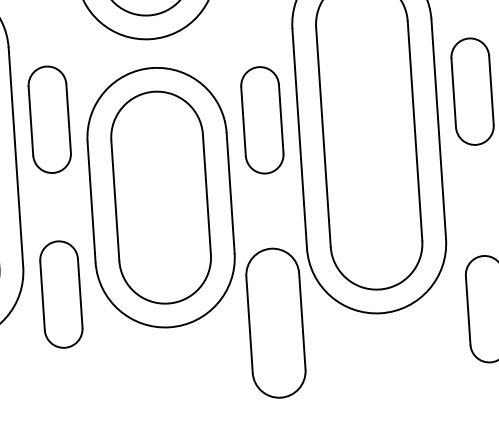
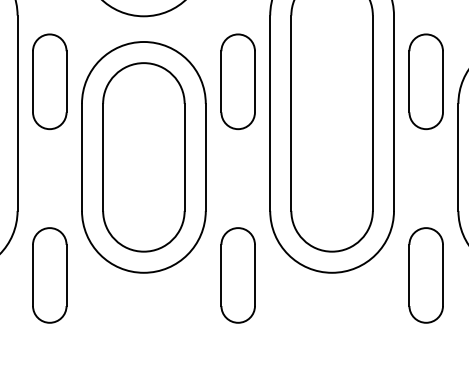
part: (261, 120) -> (237, 81), moved
part: (61, 294) -> (49, 275), moved
part: (275, 323) -> (237, 275), size x0.71

